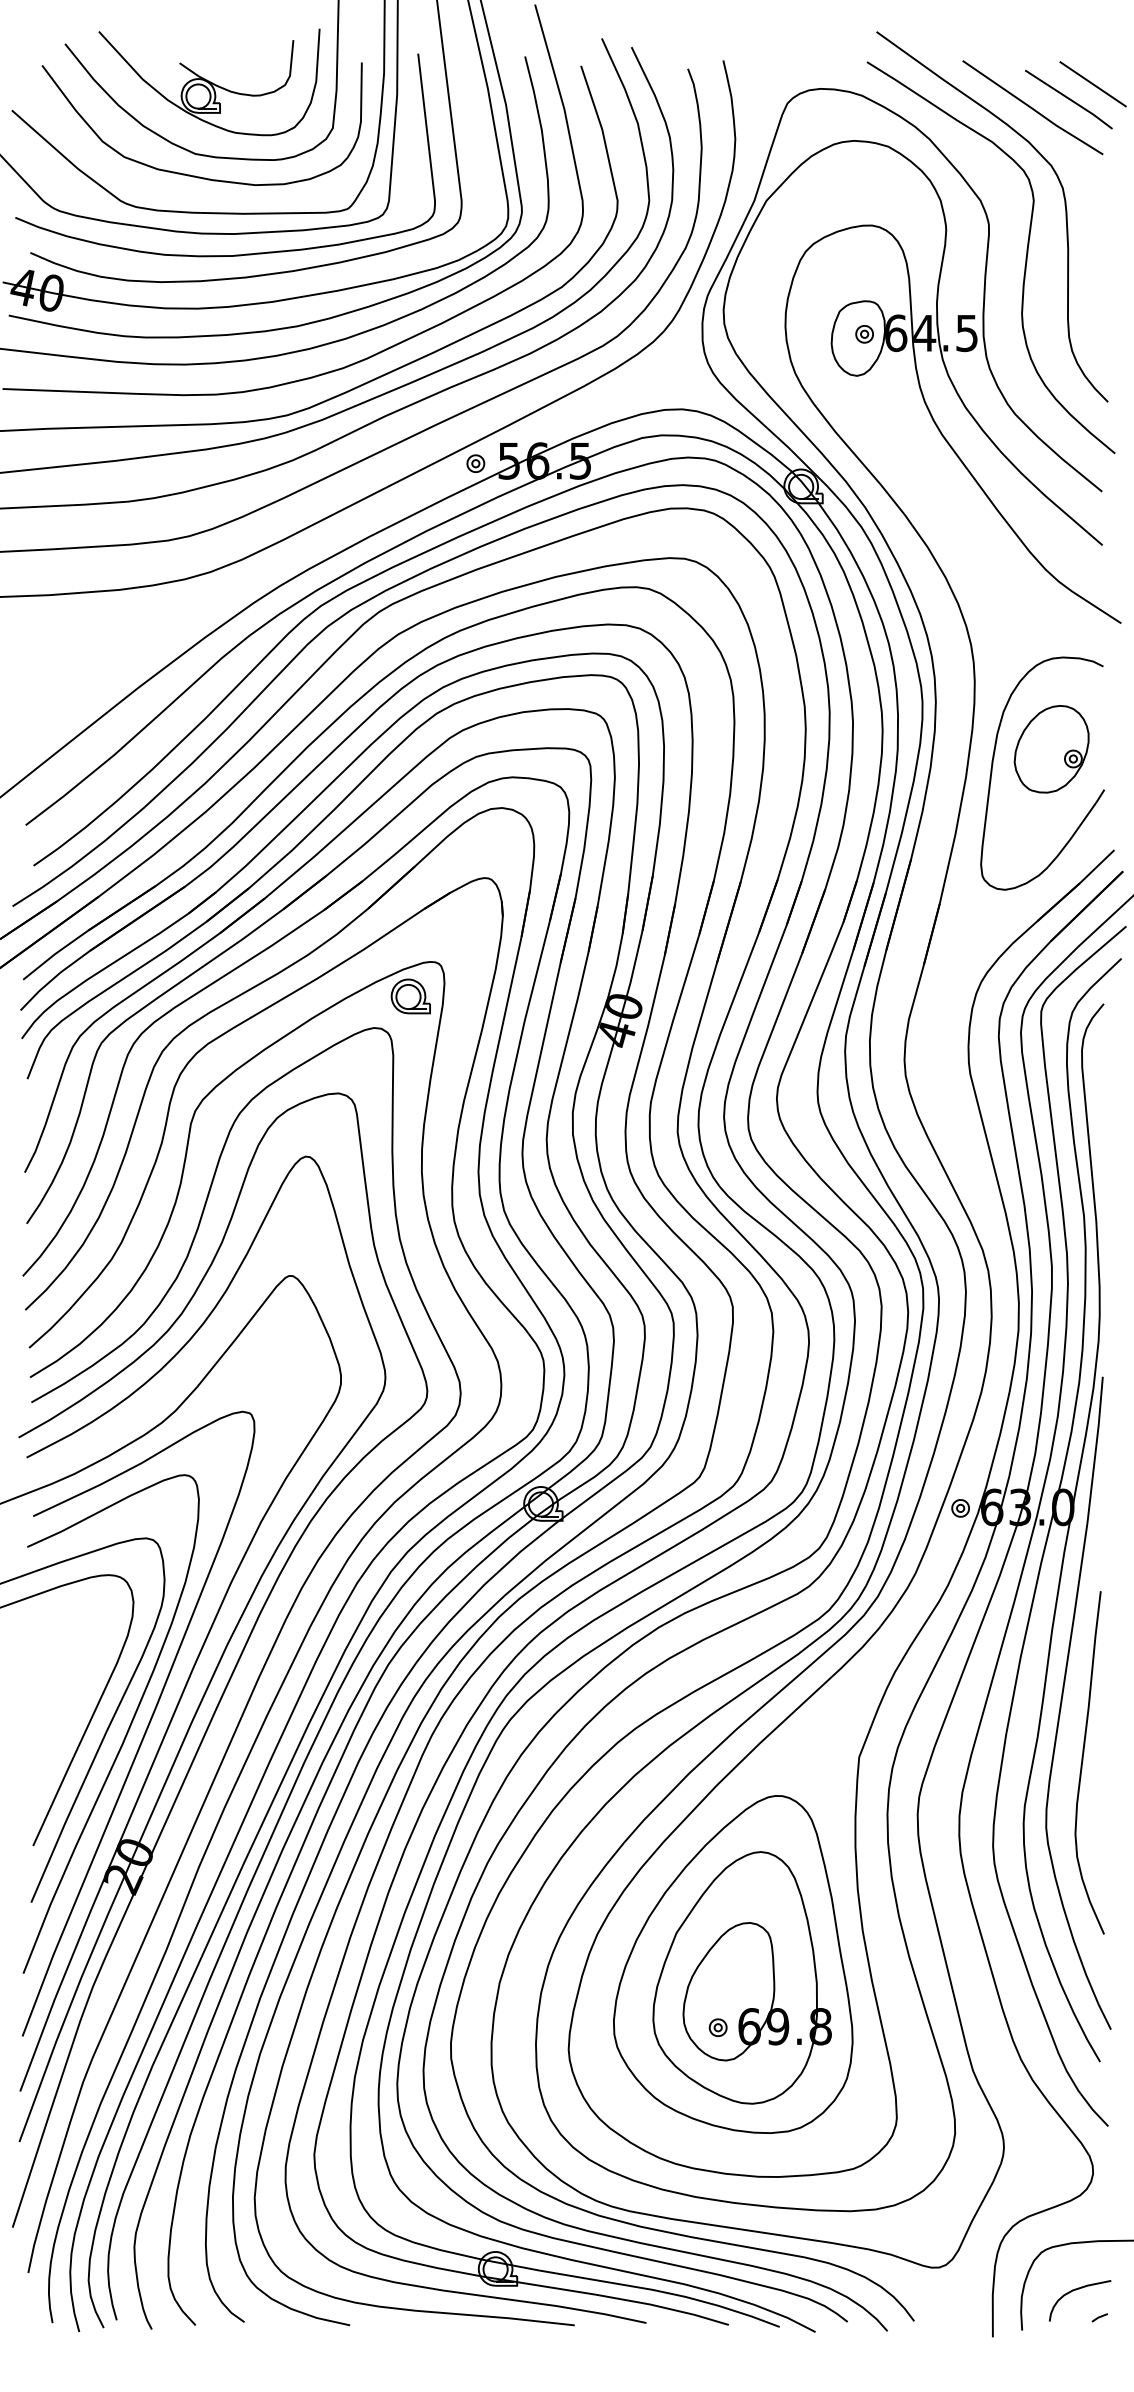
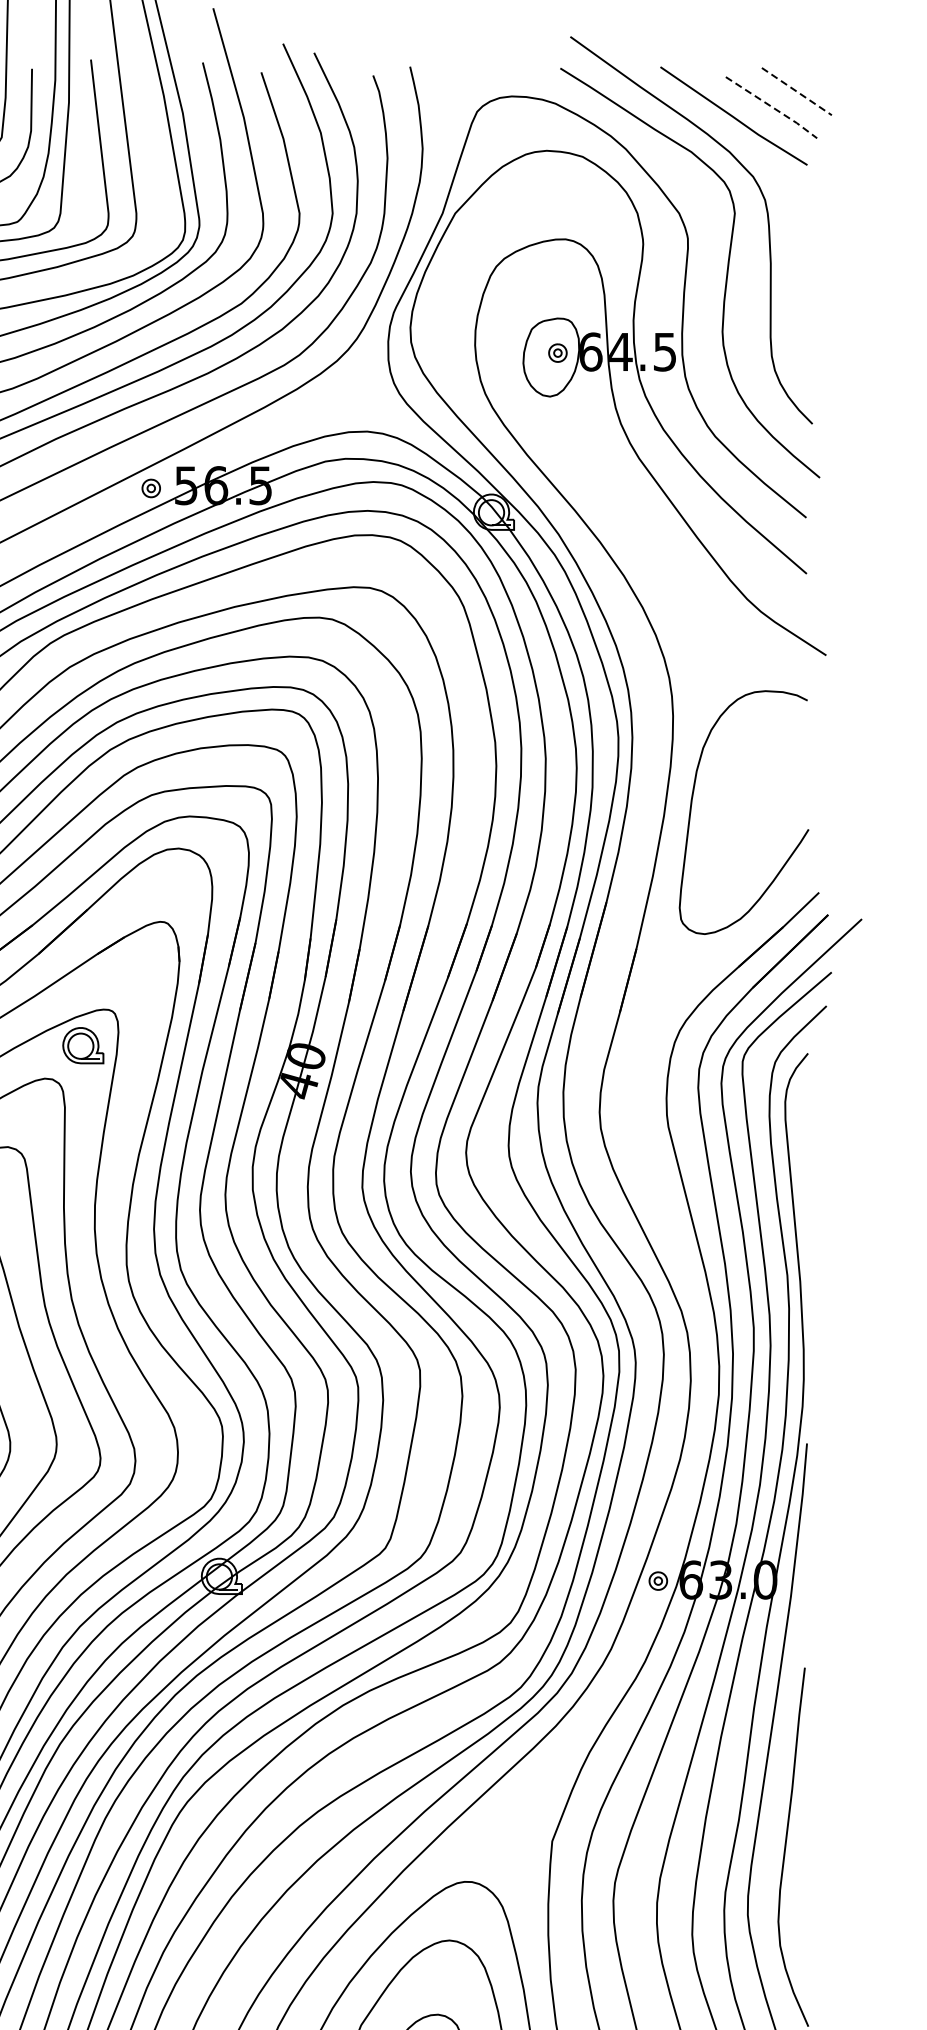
line: (1093, 84) -> (797, 91), solid -> dashed
line: (1070, 99) -> (773, 107), solid -> dashed
part: (1051, 749) -> (753, 787), removed

